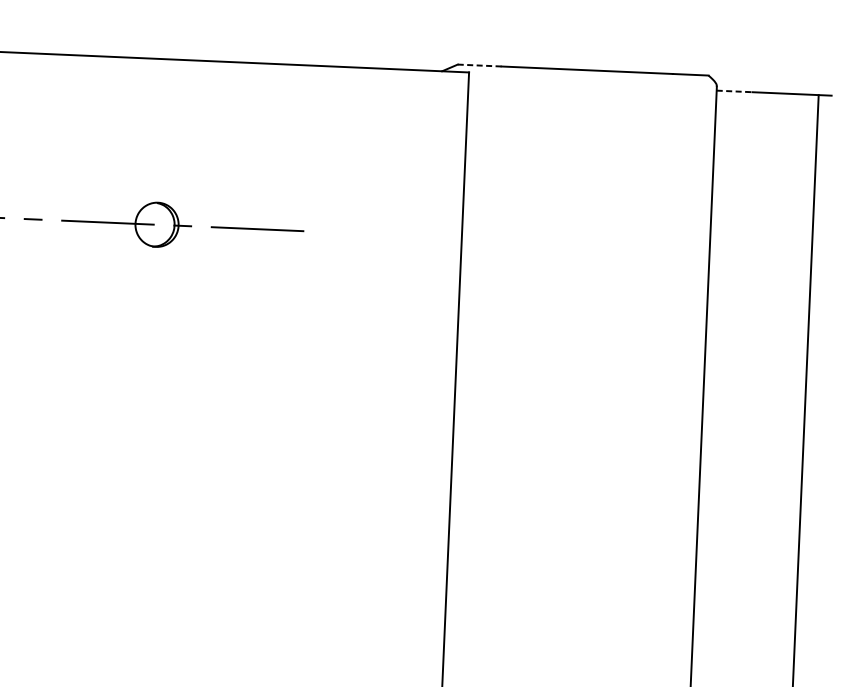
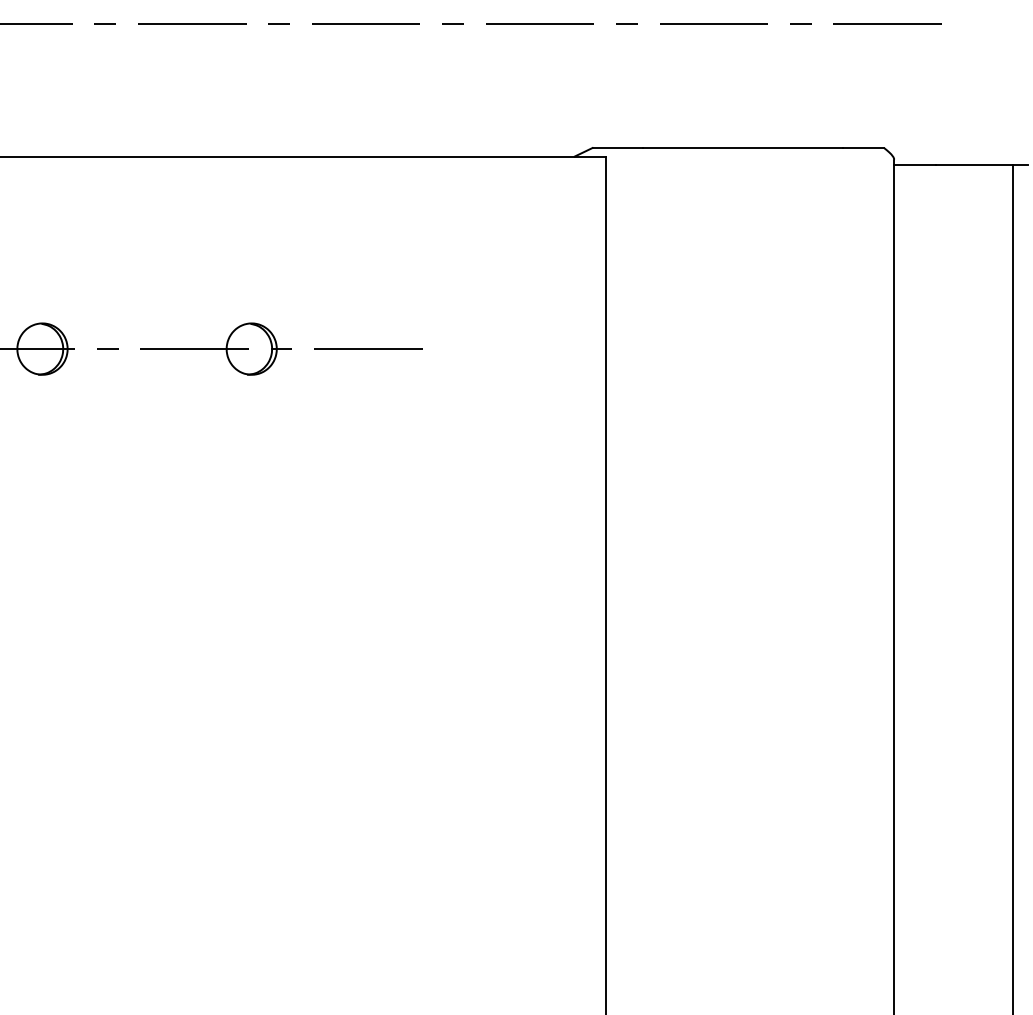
line: (479, 65) -> (617, 148), dashed -> solid
line: (734, 91) -> (915, 165), dashed -> solid

